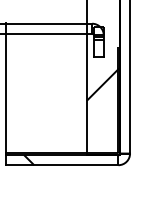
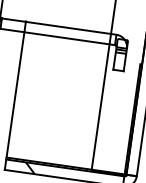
hatch: (103, 83) -> (119, 99), removed

